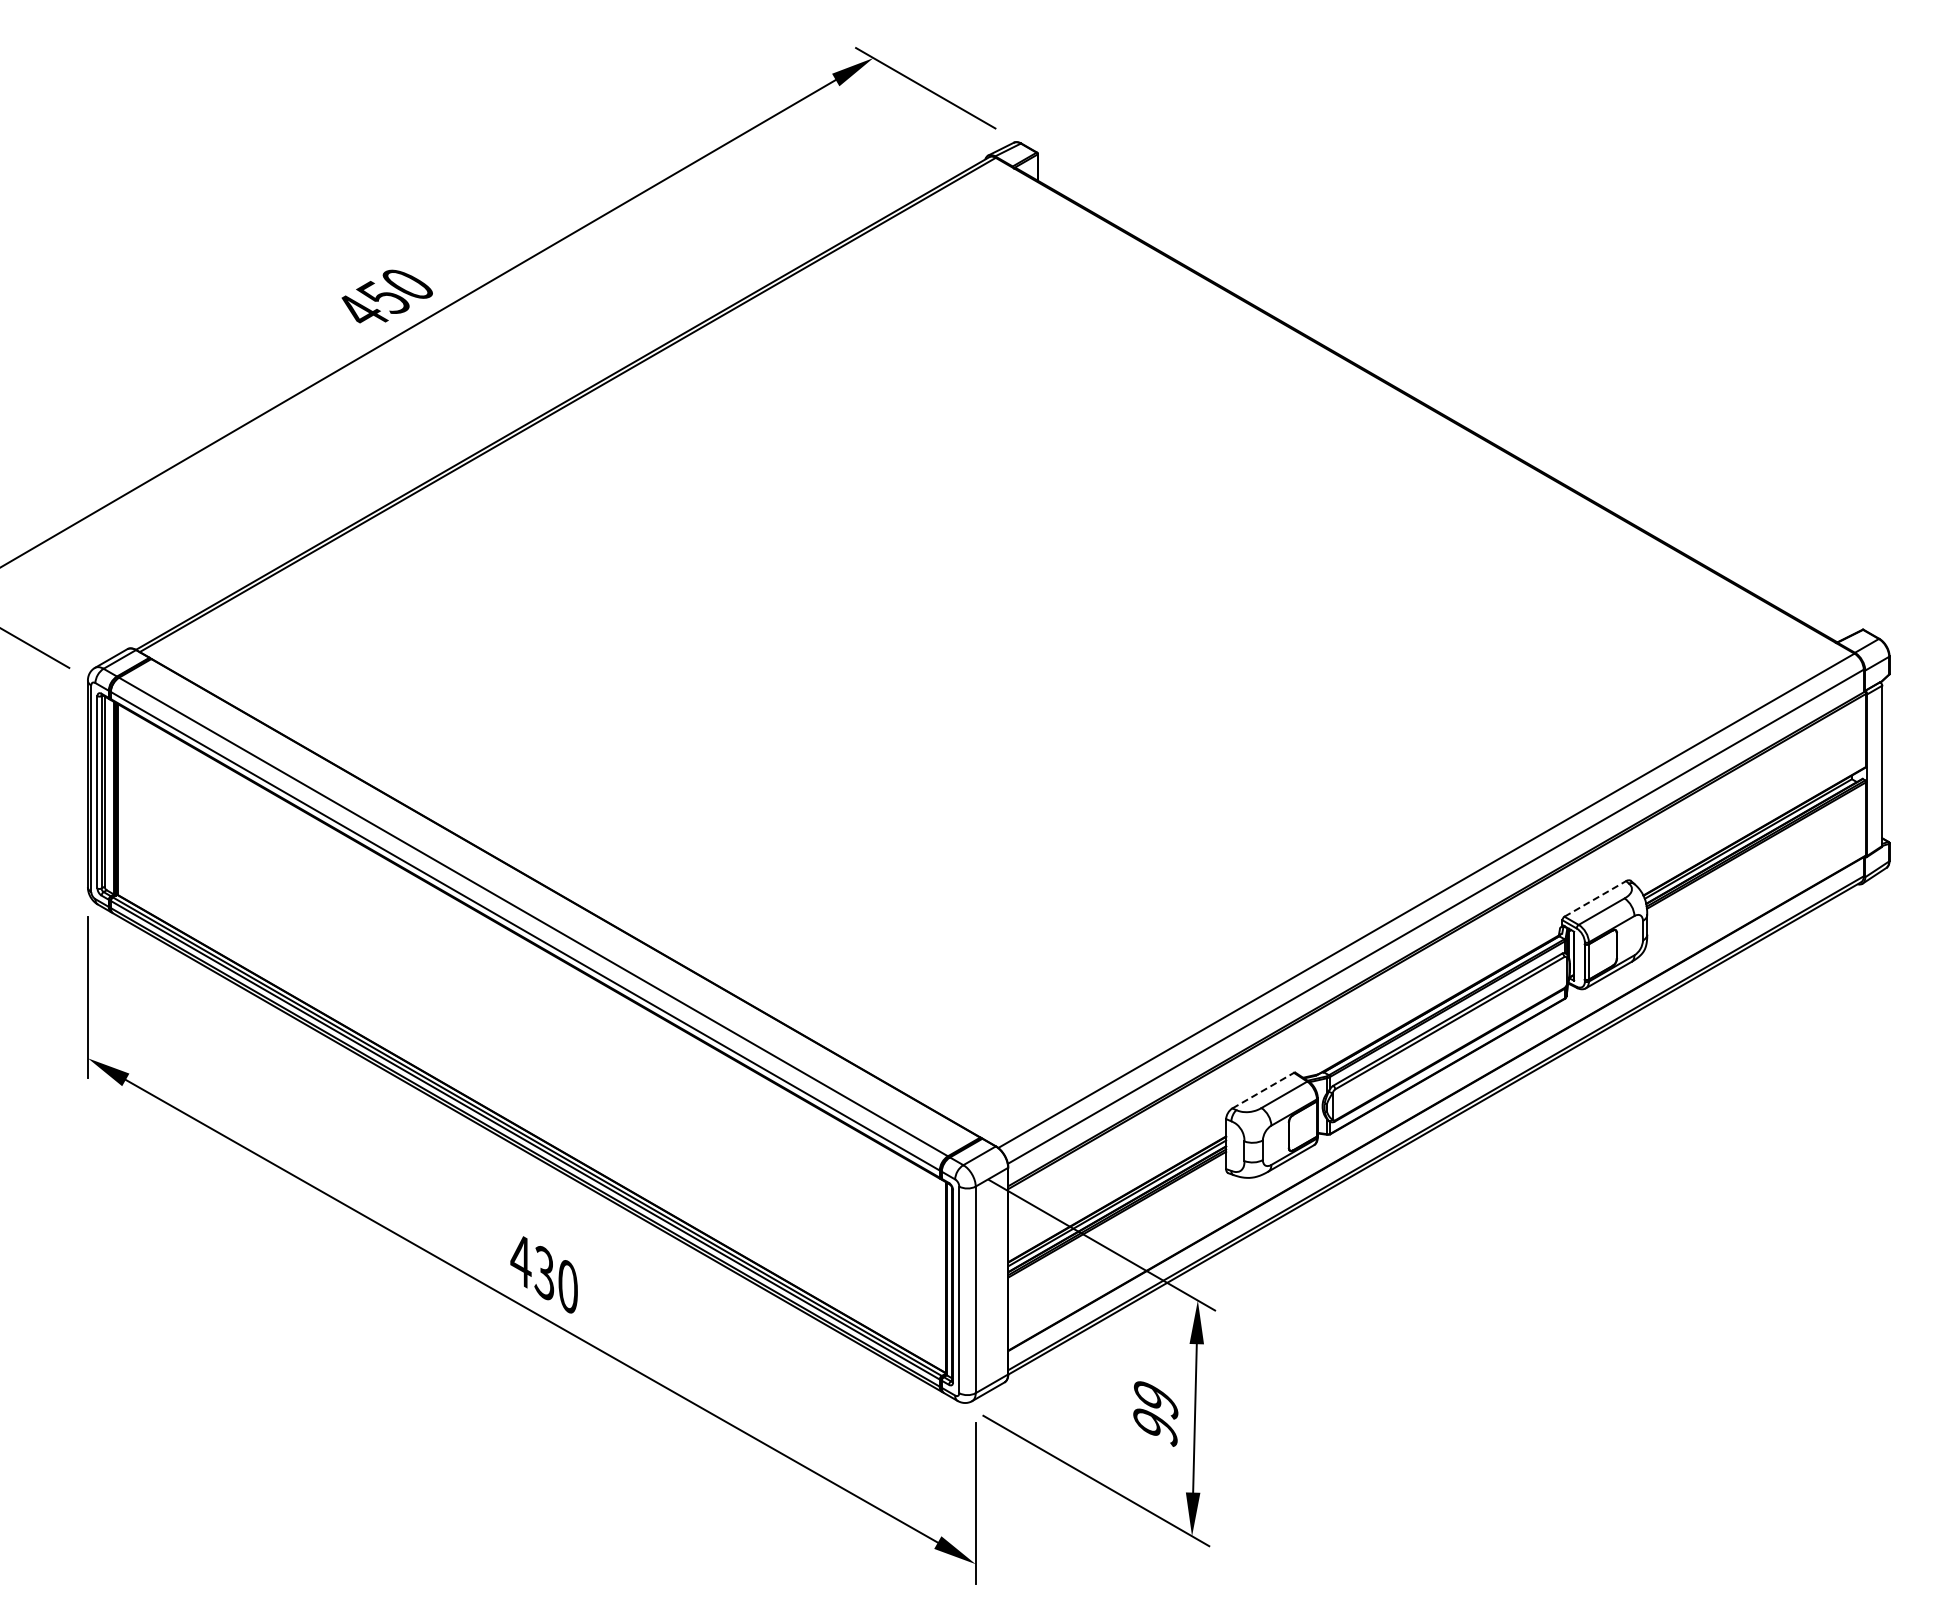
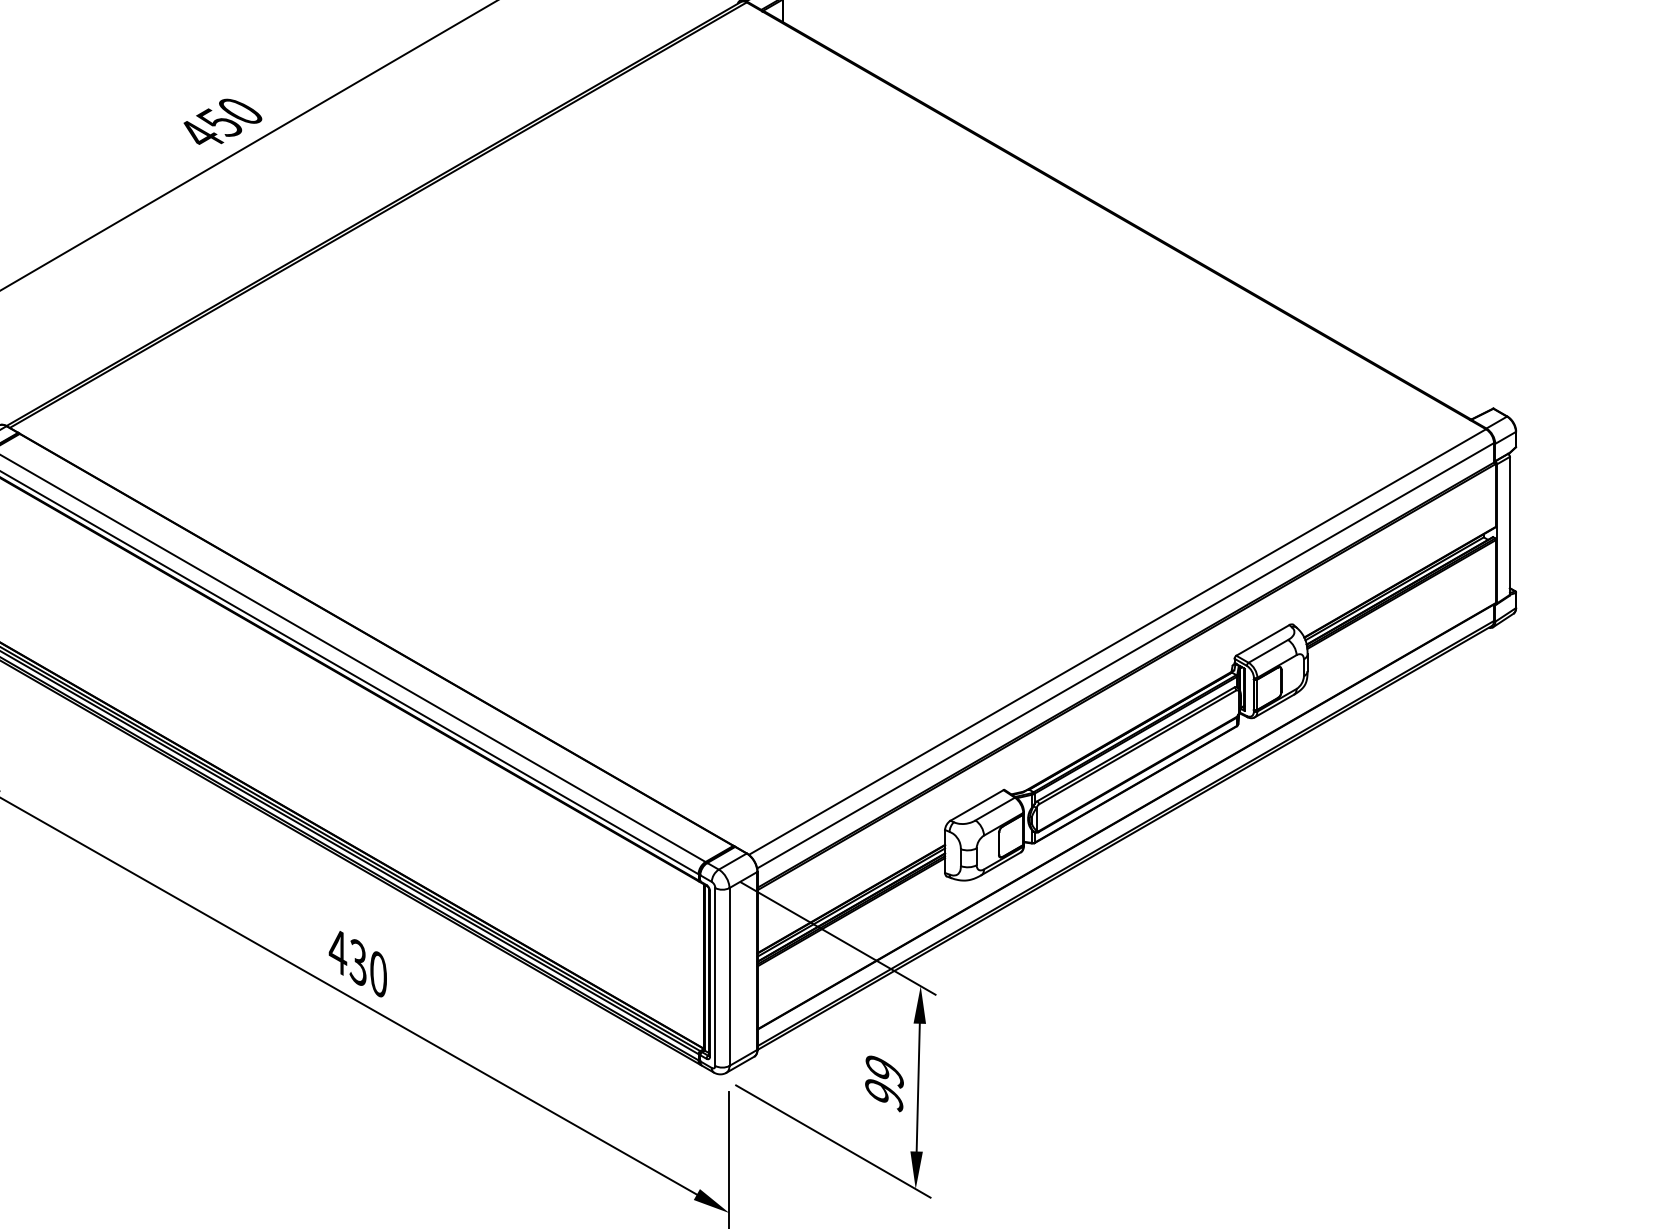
line: (1595, 898) -> (1263, 640), dashed -> solid
line: (1263, 1090) -> (977, 805), dashed -> solid

